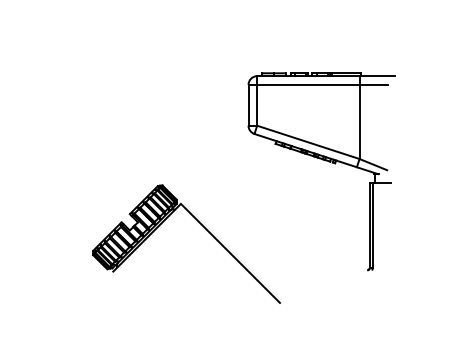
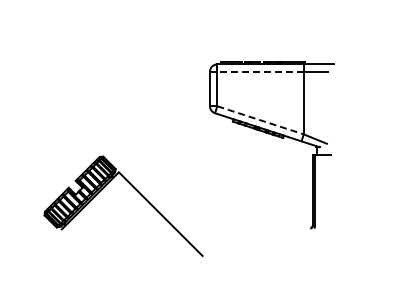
line: (308, 84) -> (260, 71), solid -> dashed
line: (309, 142) -> (261, 120), solid -> dashed
part: (201, 226) -> (136, 191), moved

